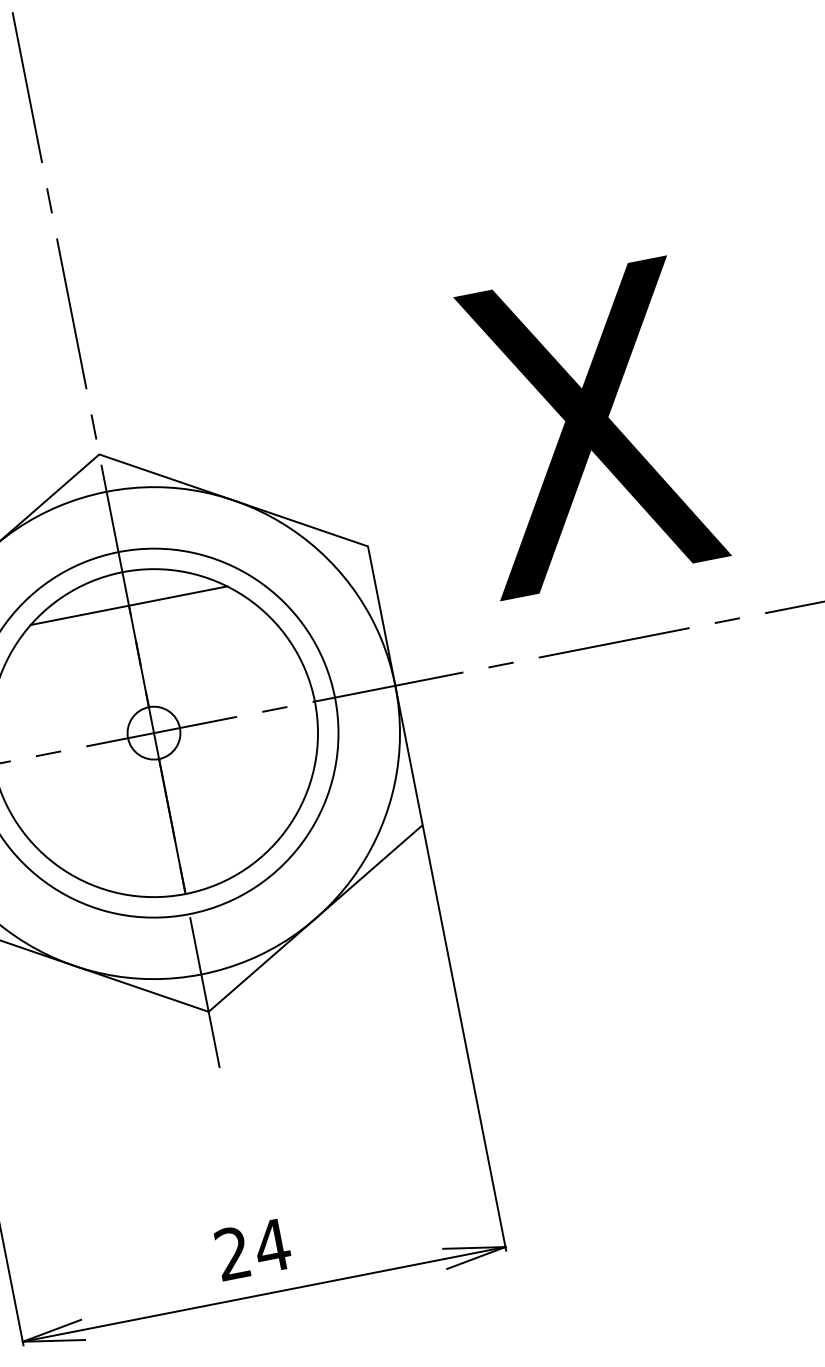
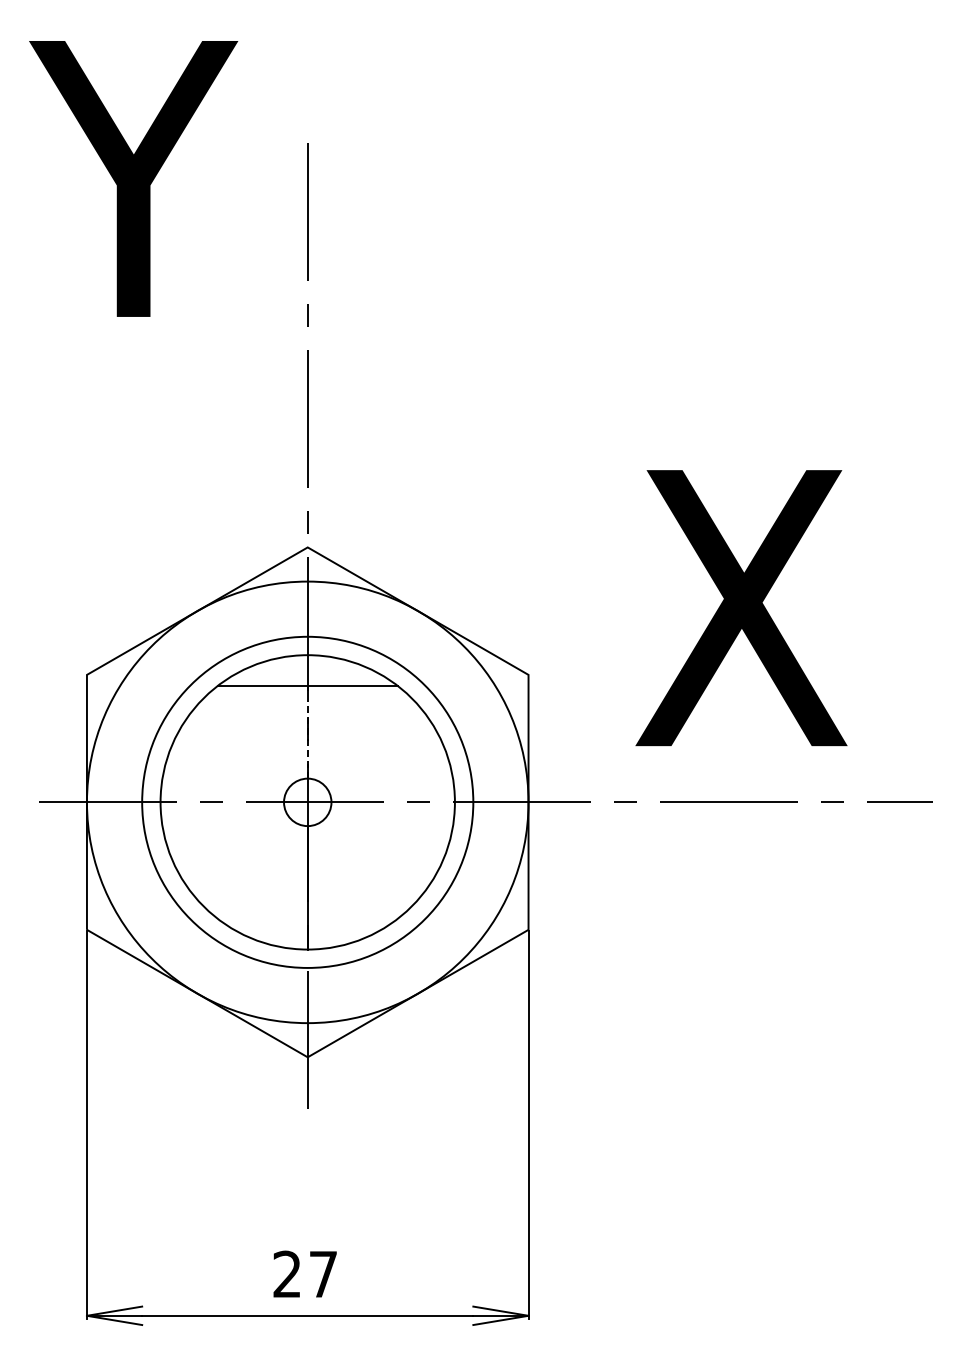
line: (138, 655) -> (307, 731), solid -> dashed
text: (272, 1245) -> (323, 1274), 24 -> 27

